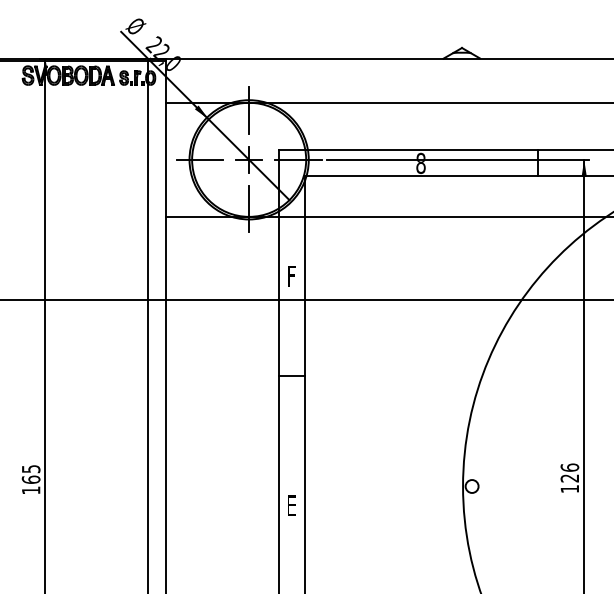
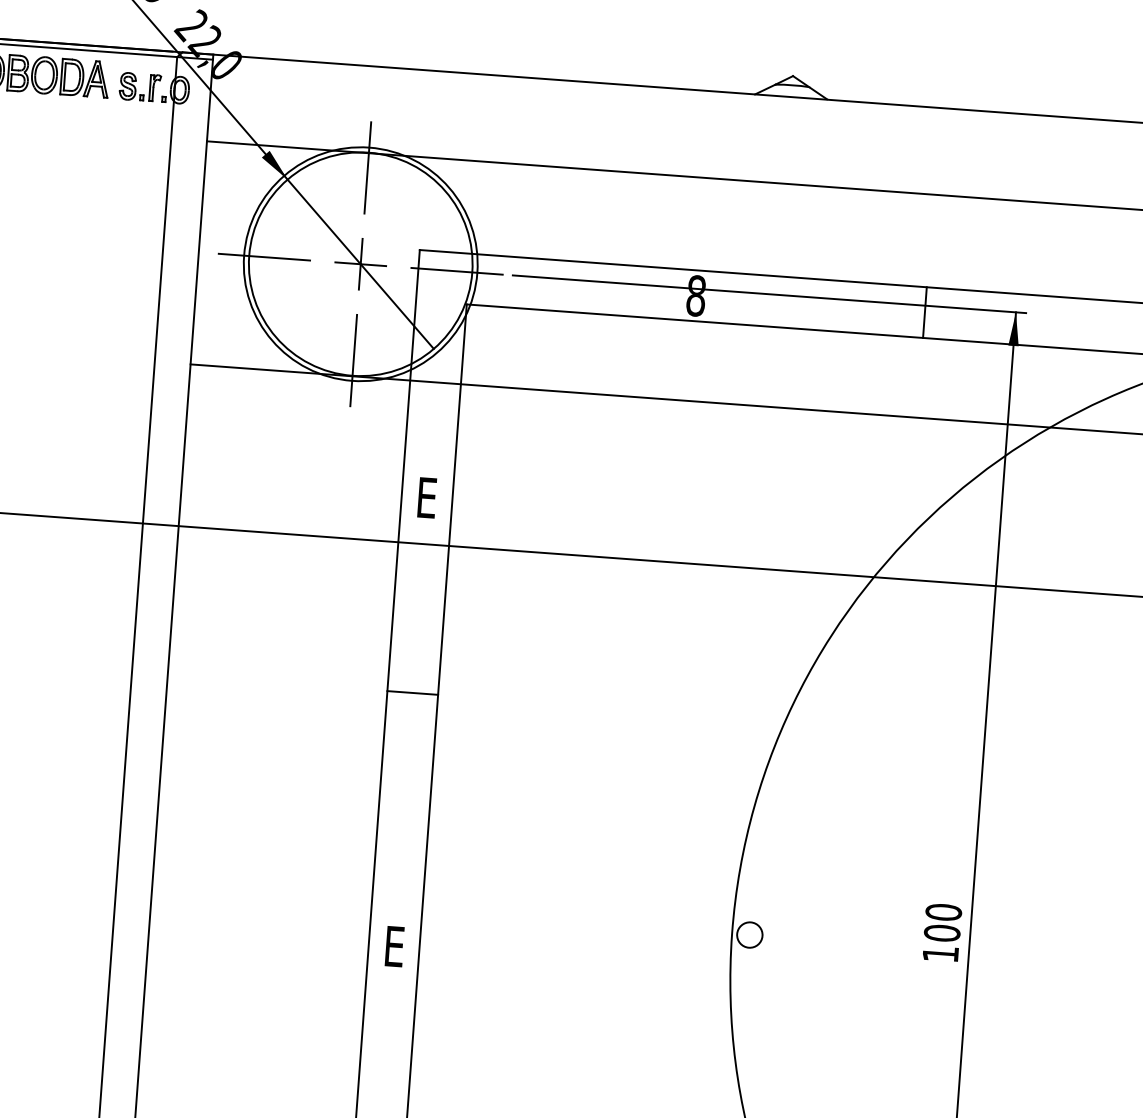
text: (291, 276) -> (426, 498), F -> E
text: (569, 472) -> (942, 921), 126 -> 100

